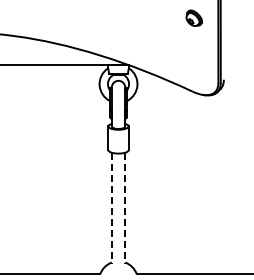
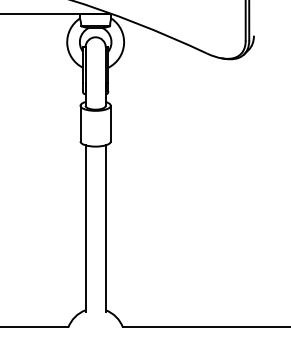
line: (111, 208) -> (85, 229), dashed -> solid
line: (125, 208) -> (106, 229), dashed -> solid

